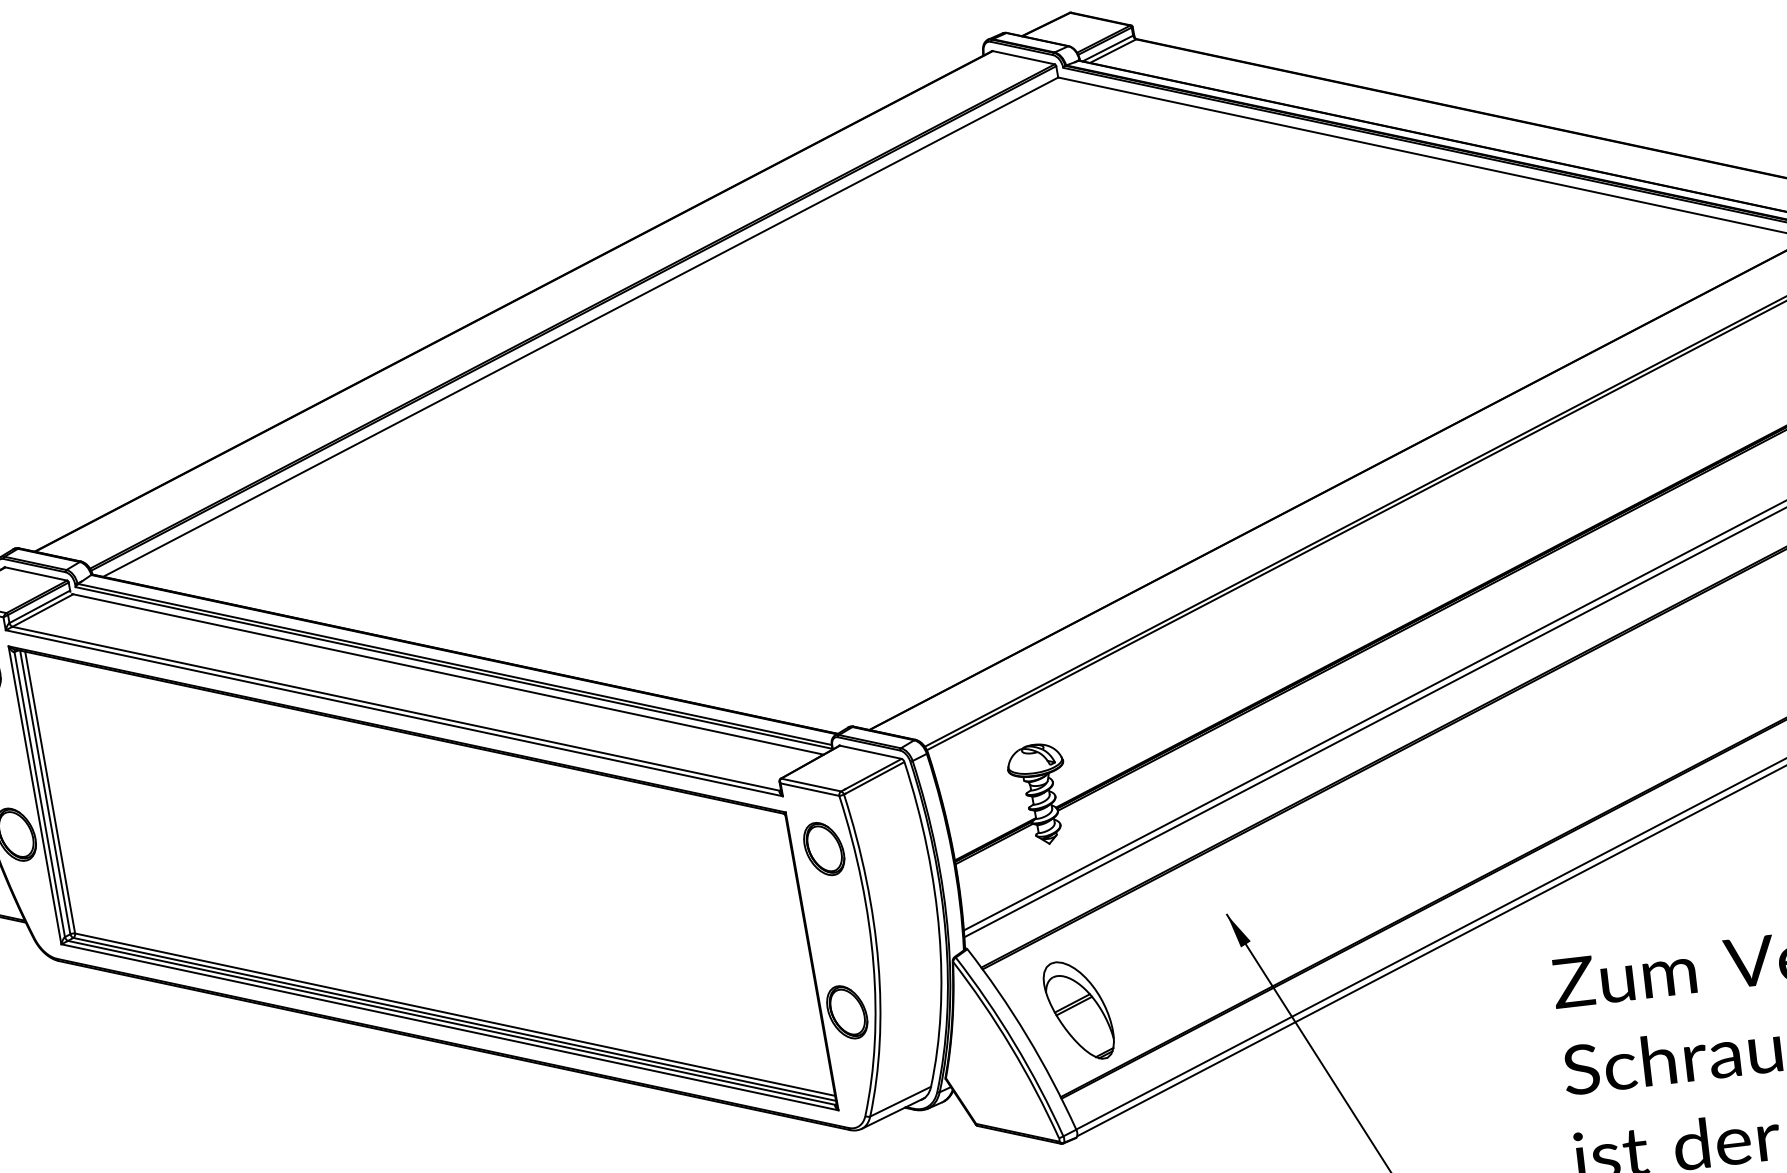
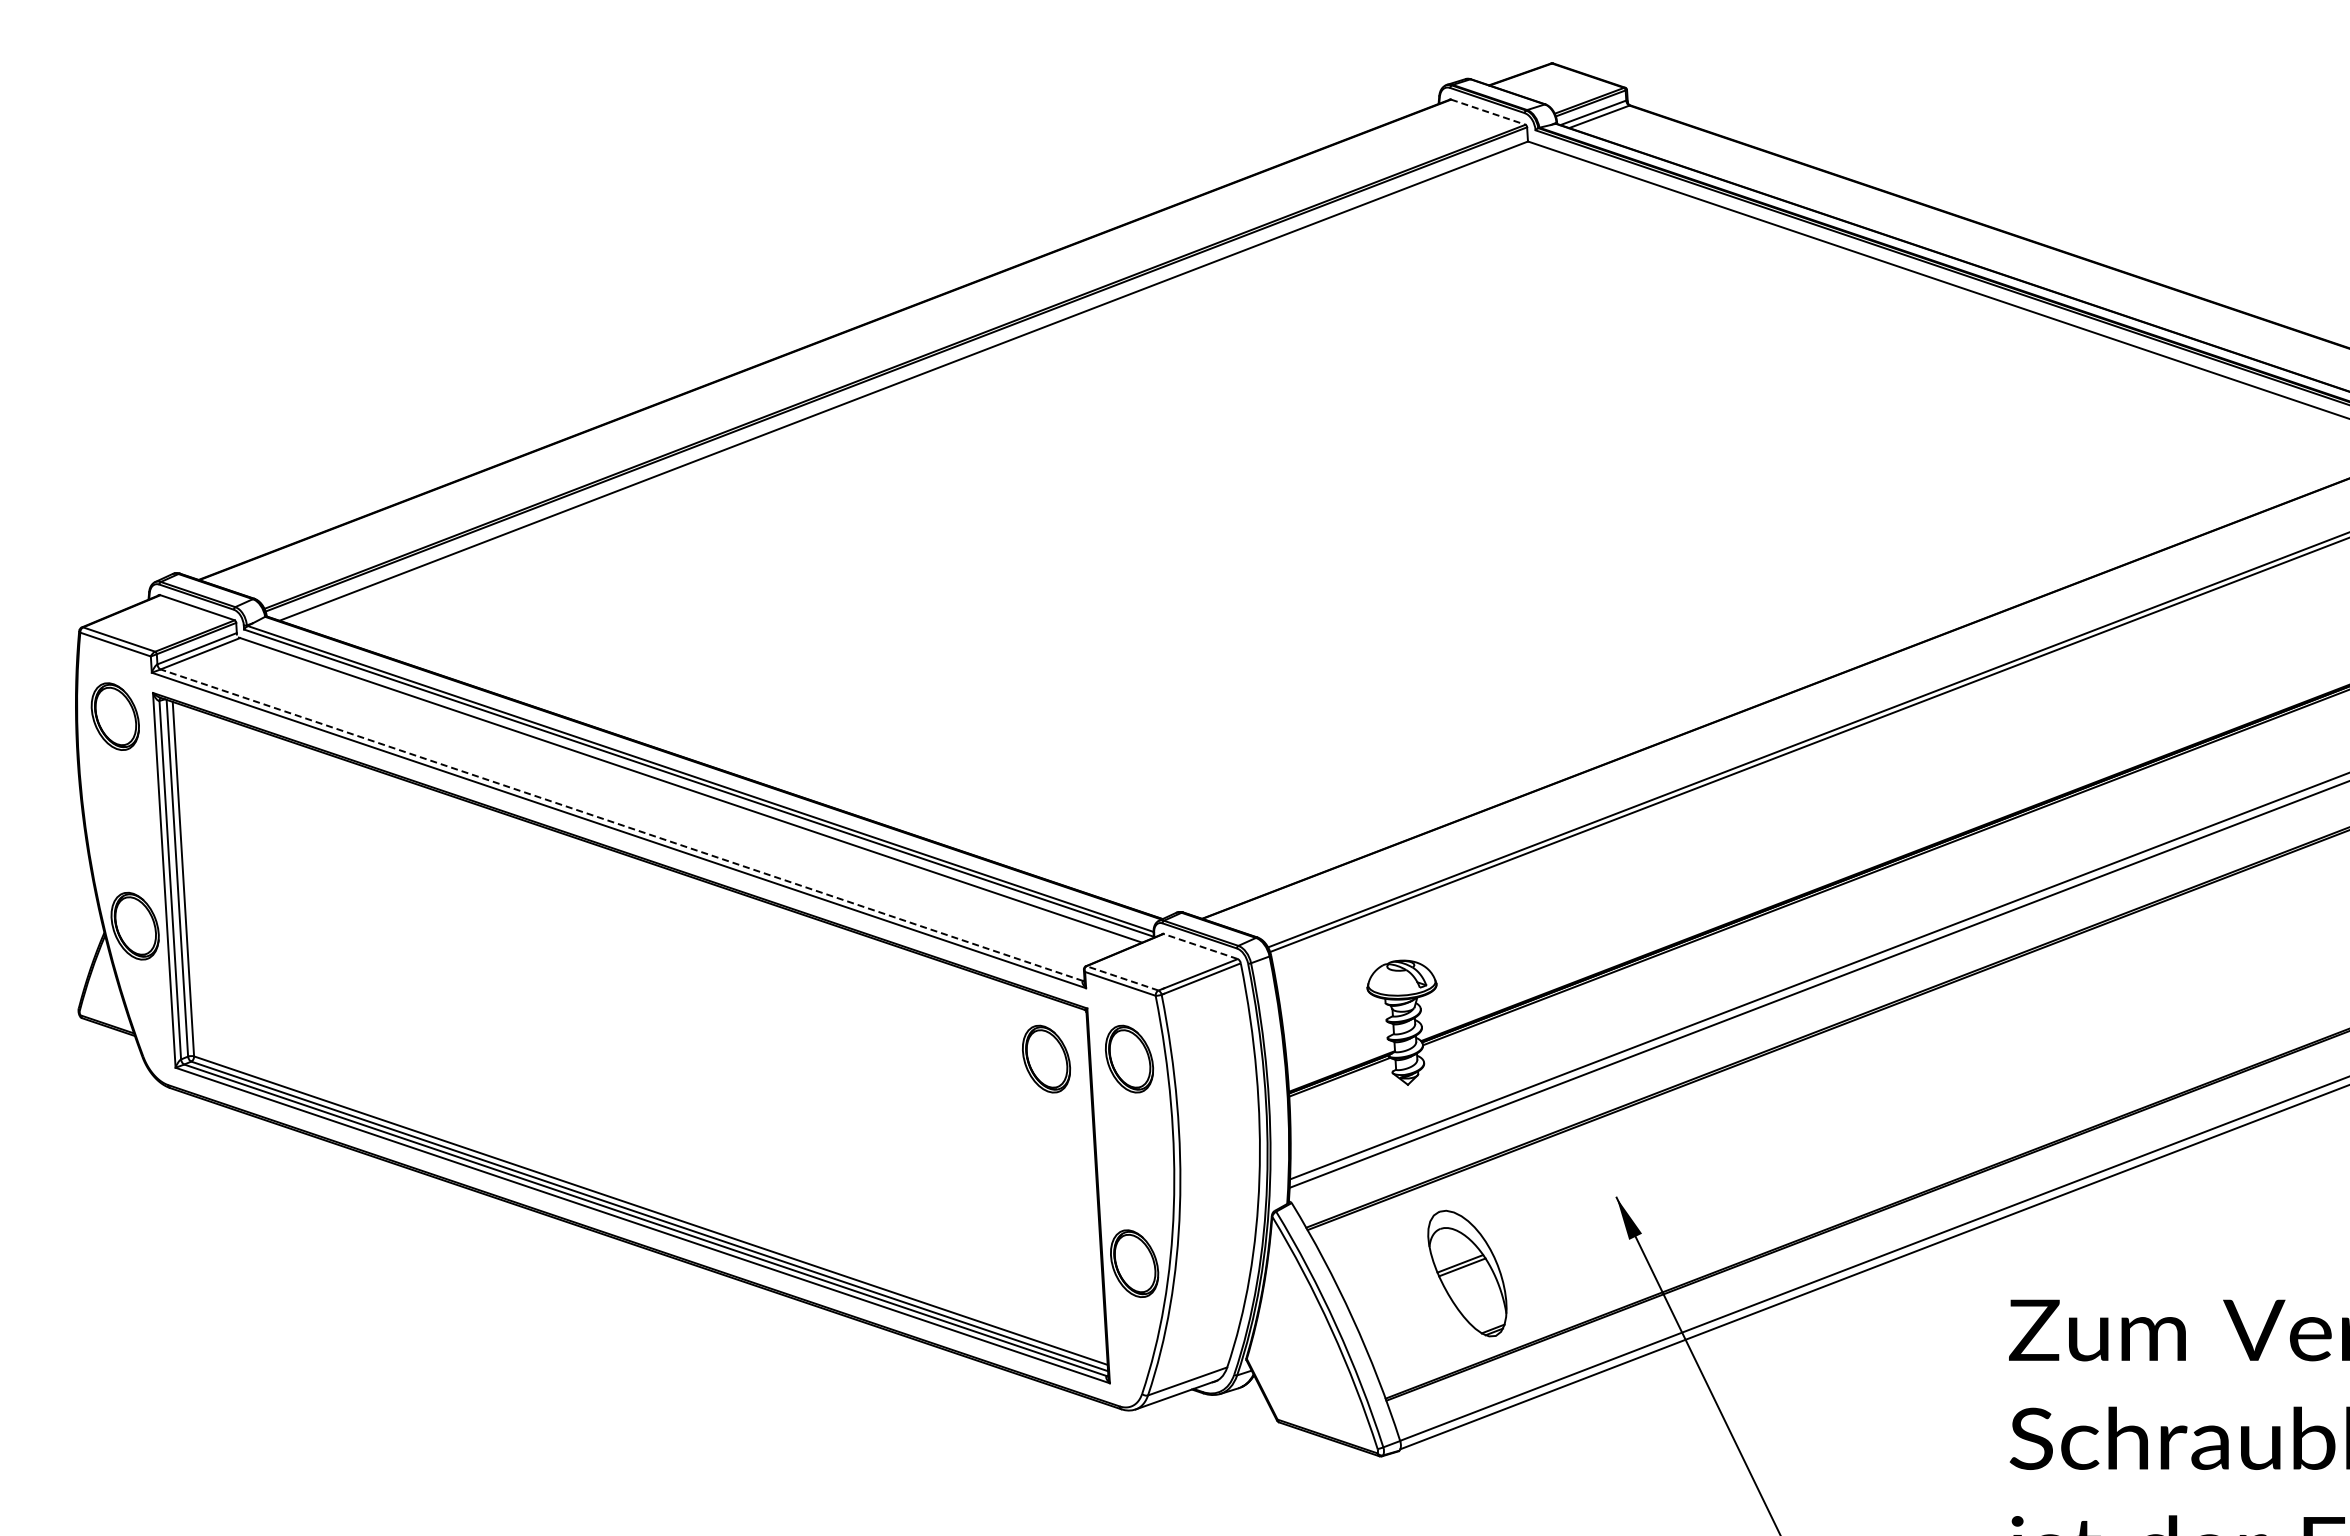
line: (1023, 57) -> (1488, 112), solid -> dashed
line: (395, 709) -> (621, 825), solid -> dashed
line: (869, 752) -> (1199, 946), solid -> dashed
line: (811, 785) -> (1122, 978), solid -> dashed
part: (757, 856) -> (1046, 1058), added
part: (1078, 1010) -> (1467, 1273), moved

